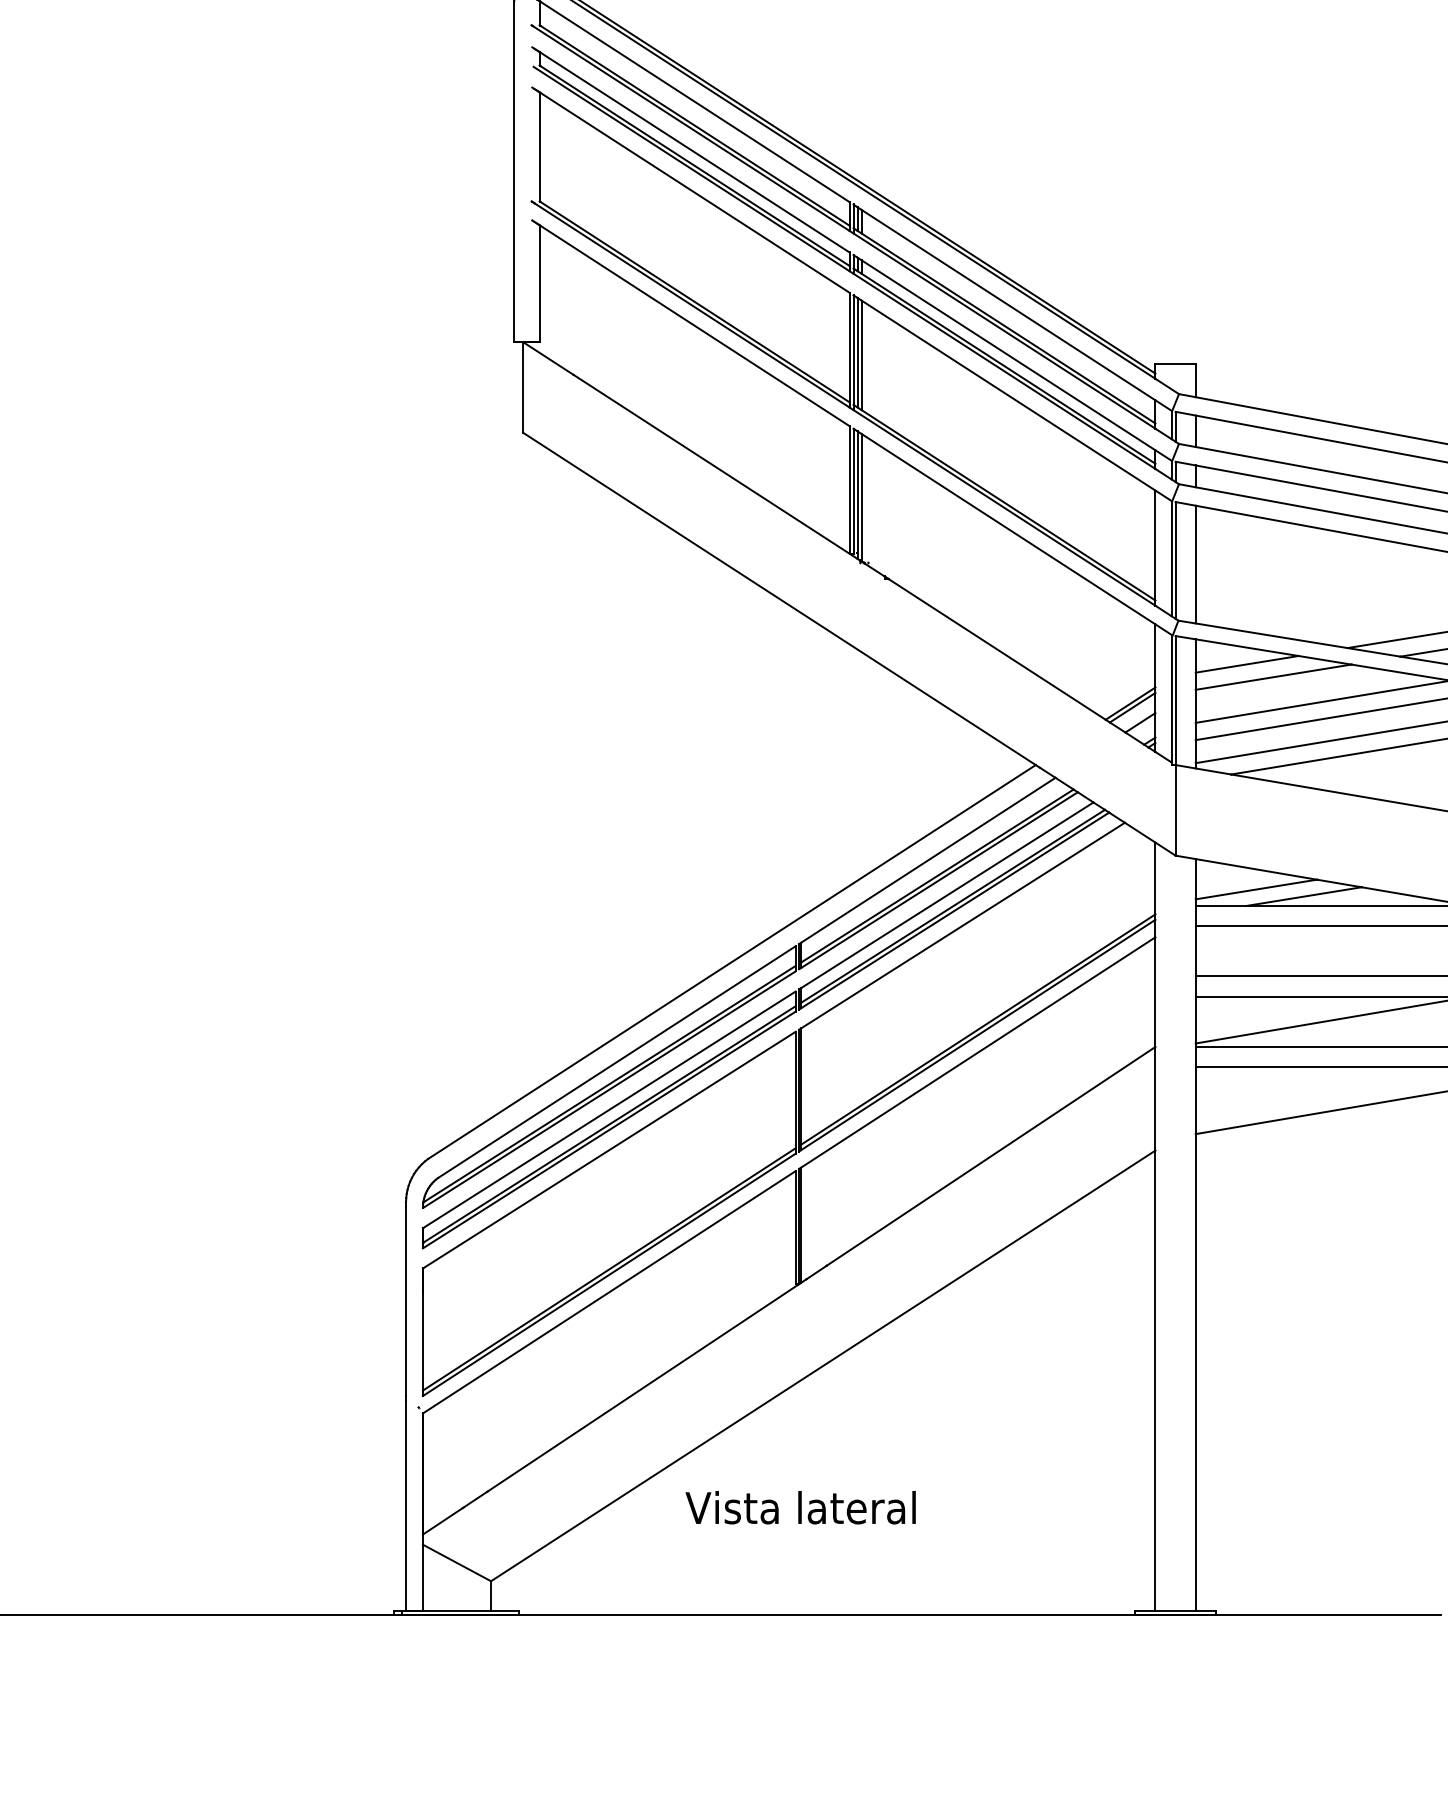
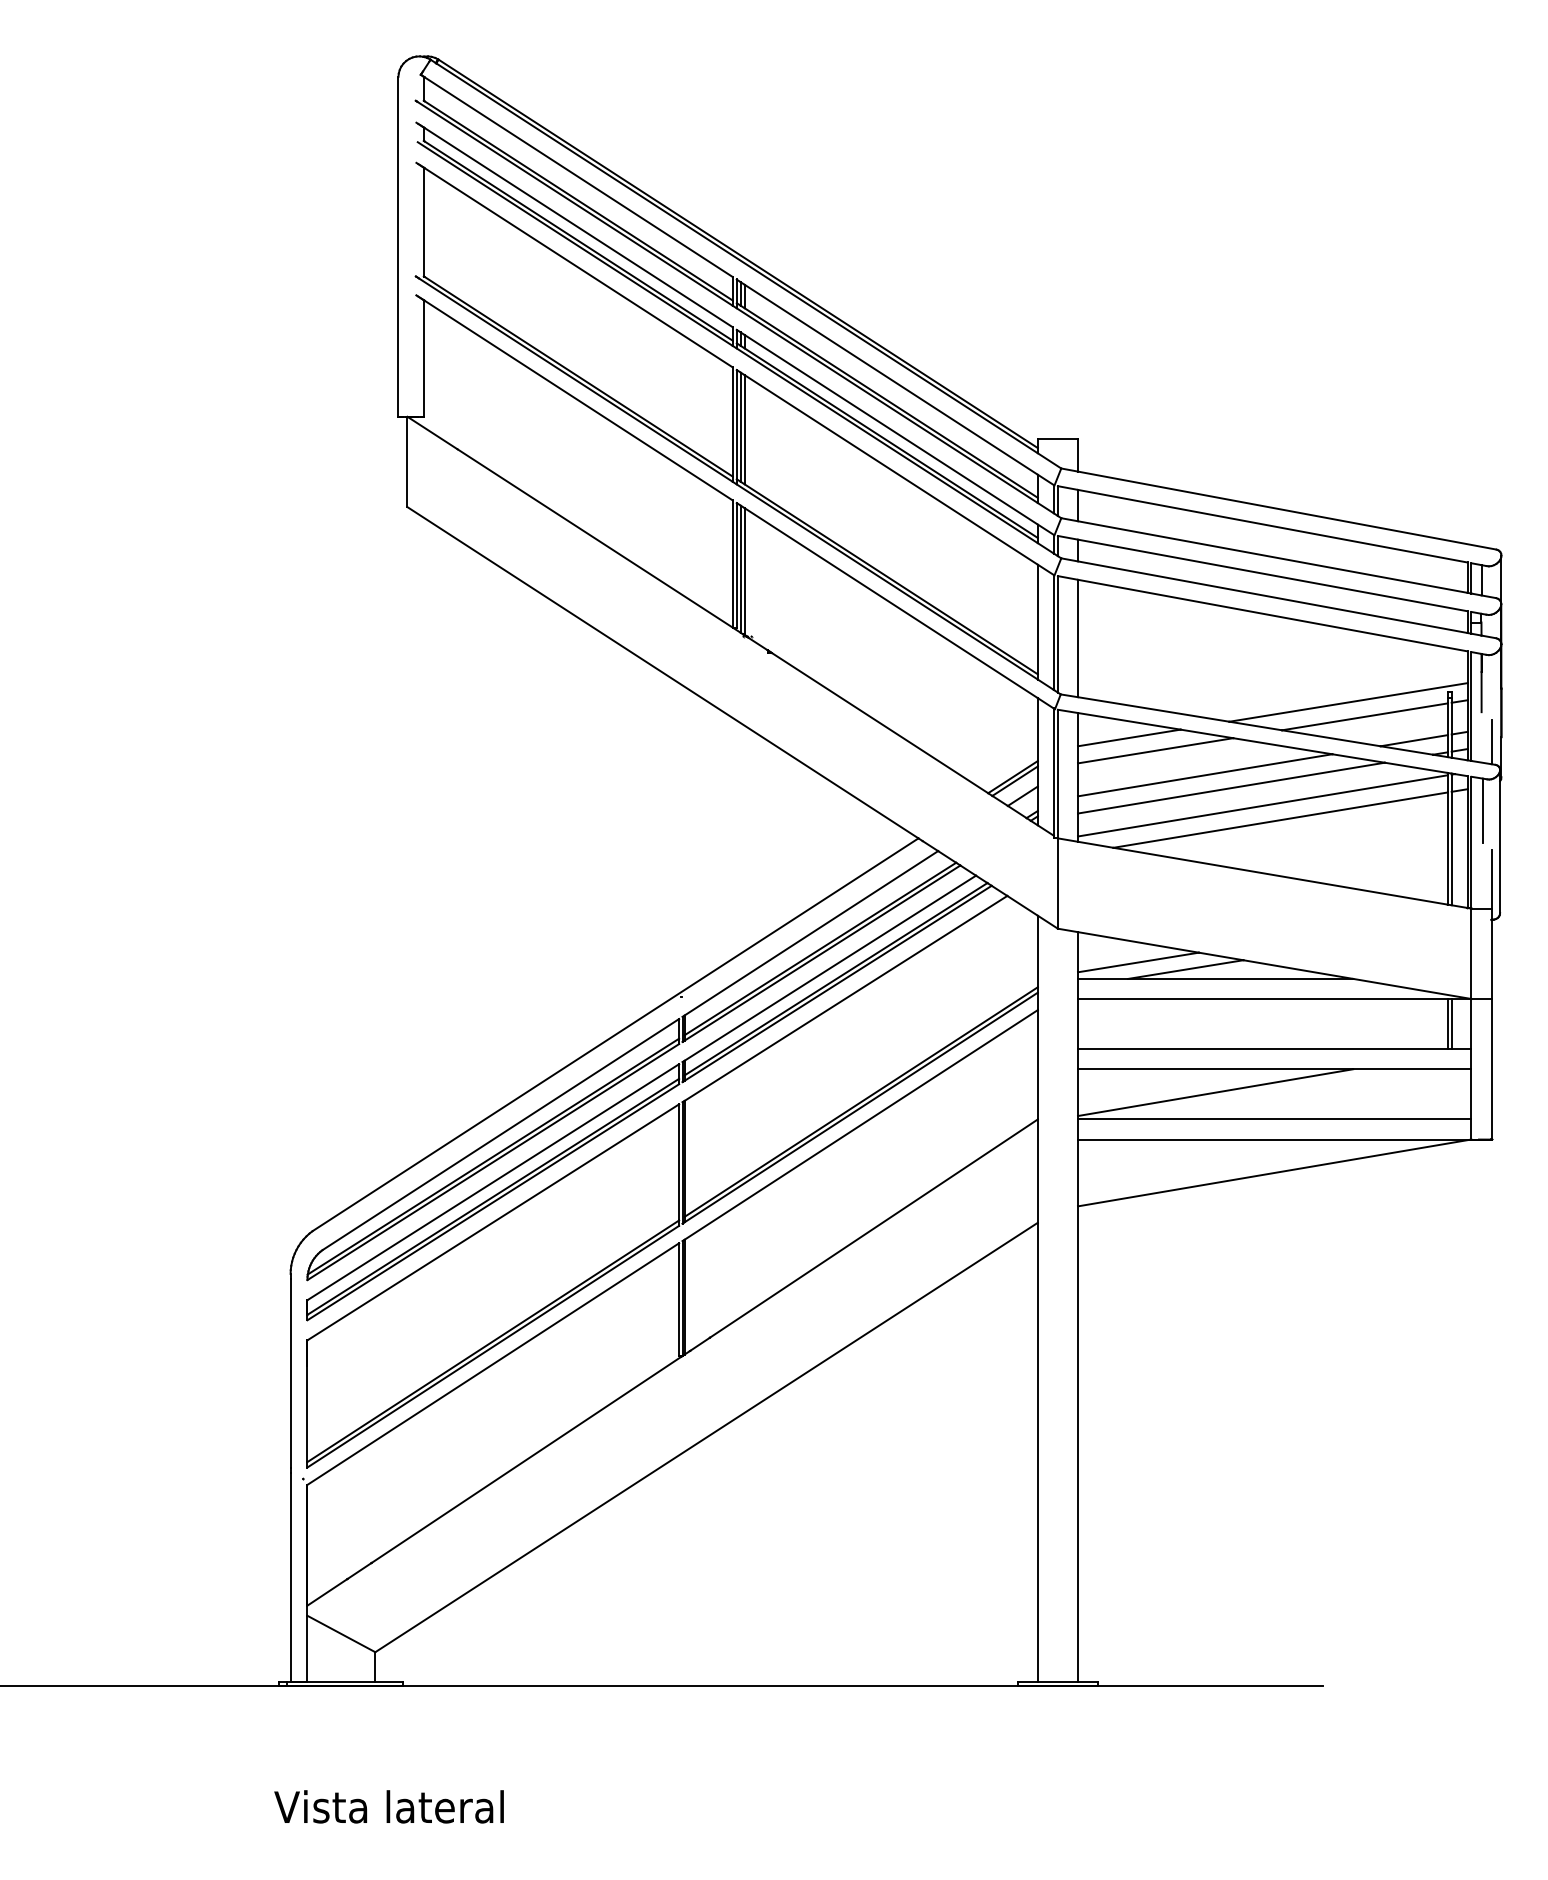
text: (800, 1507) -> (388, 1806), moved

